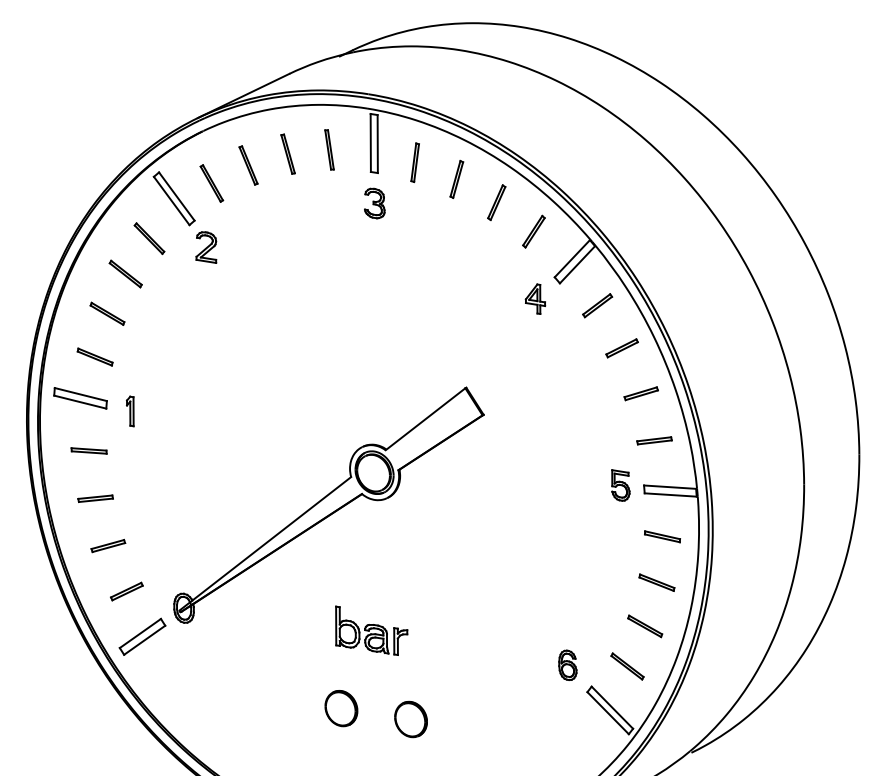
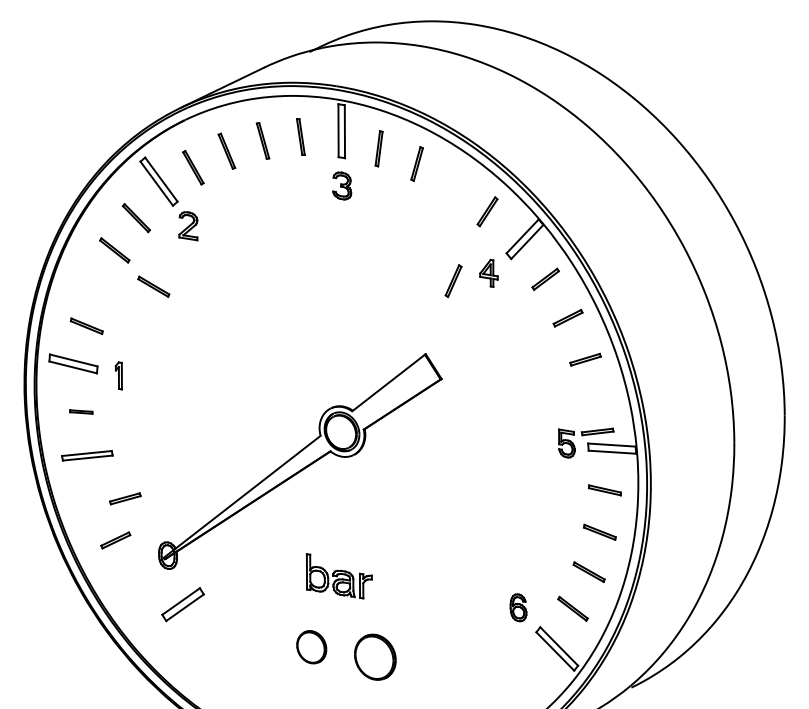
part: (496, 202) -> (453, 280), moved
part: (107, 313) -> (153, 286), moved
part: (654, 440) -> (597, 431), moved
part: (88, 450) -> (80, 411), size x0.7
part: (95, 498) -> (87, 455), size x1.6
part: (108, 546) -> (125, 499), moved
part: (142, 636) -> (183, 604), moved
part: (410, 719) -> (374, 657), size x1.4

